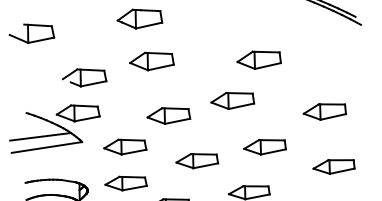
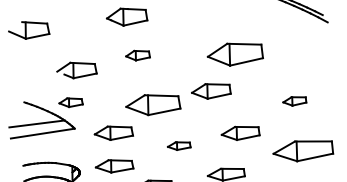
part: (258, 59) -> (234, 53), size x1.4
part: (151, 61) -> (137, 55), size x0.6
part: (324, 111) -> (294, 100), size x0.6
part: (77, 113) -> (70, 102), size x0.6
part: (168, 115) -> (153, 104), size x1.4
part: (197, 161) -> (179, 146), size x0.6
part: (333, 166) -> (302, 150), size x1.6

